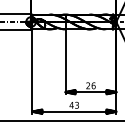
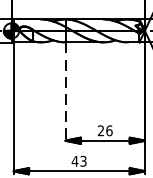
line: (65, 62) -> (65, 94), solid -> dashed

